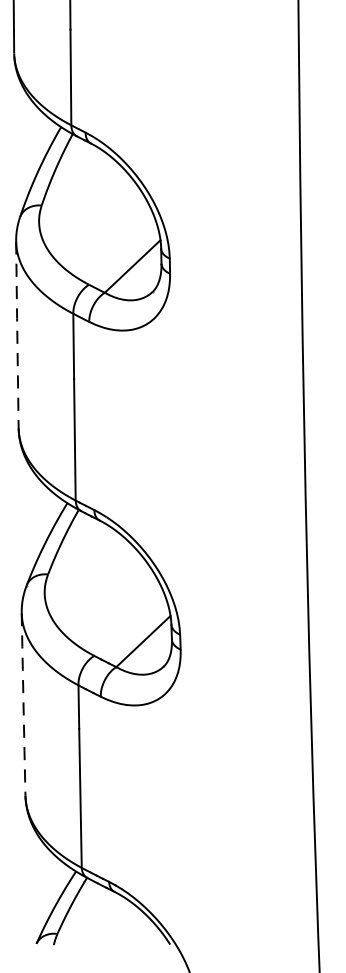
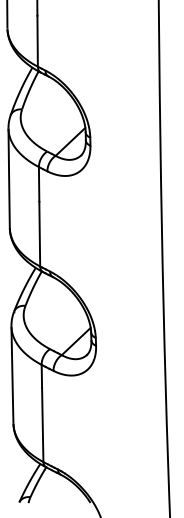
line: (18, 333) -> (9, 177), dashed -> solid
line: (23, 703) -> (12, 374), dashed -> solid

